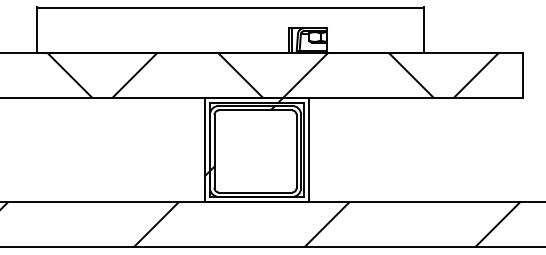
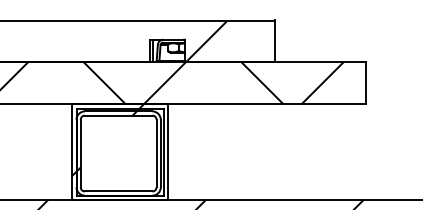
hatch: (350, 30) -> (206, 41), added

